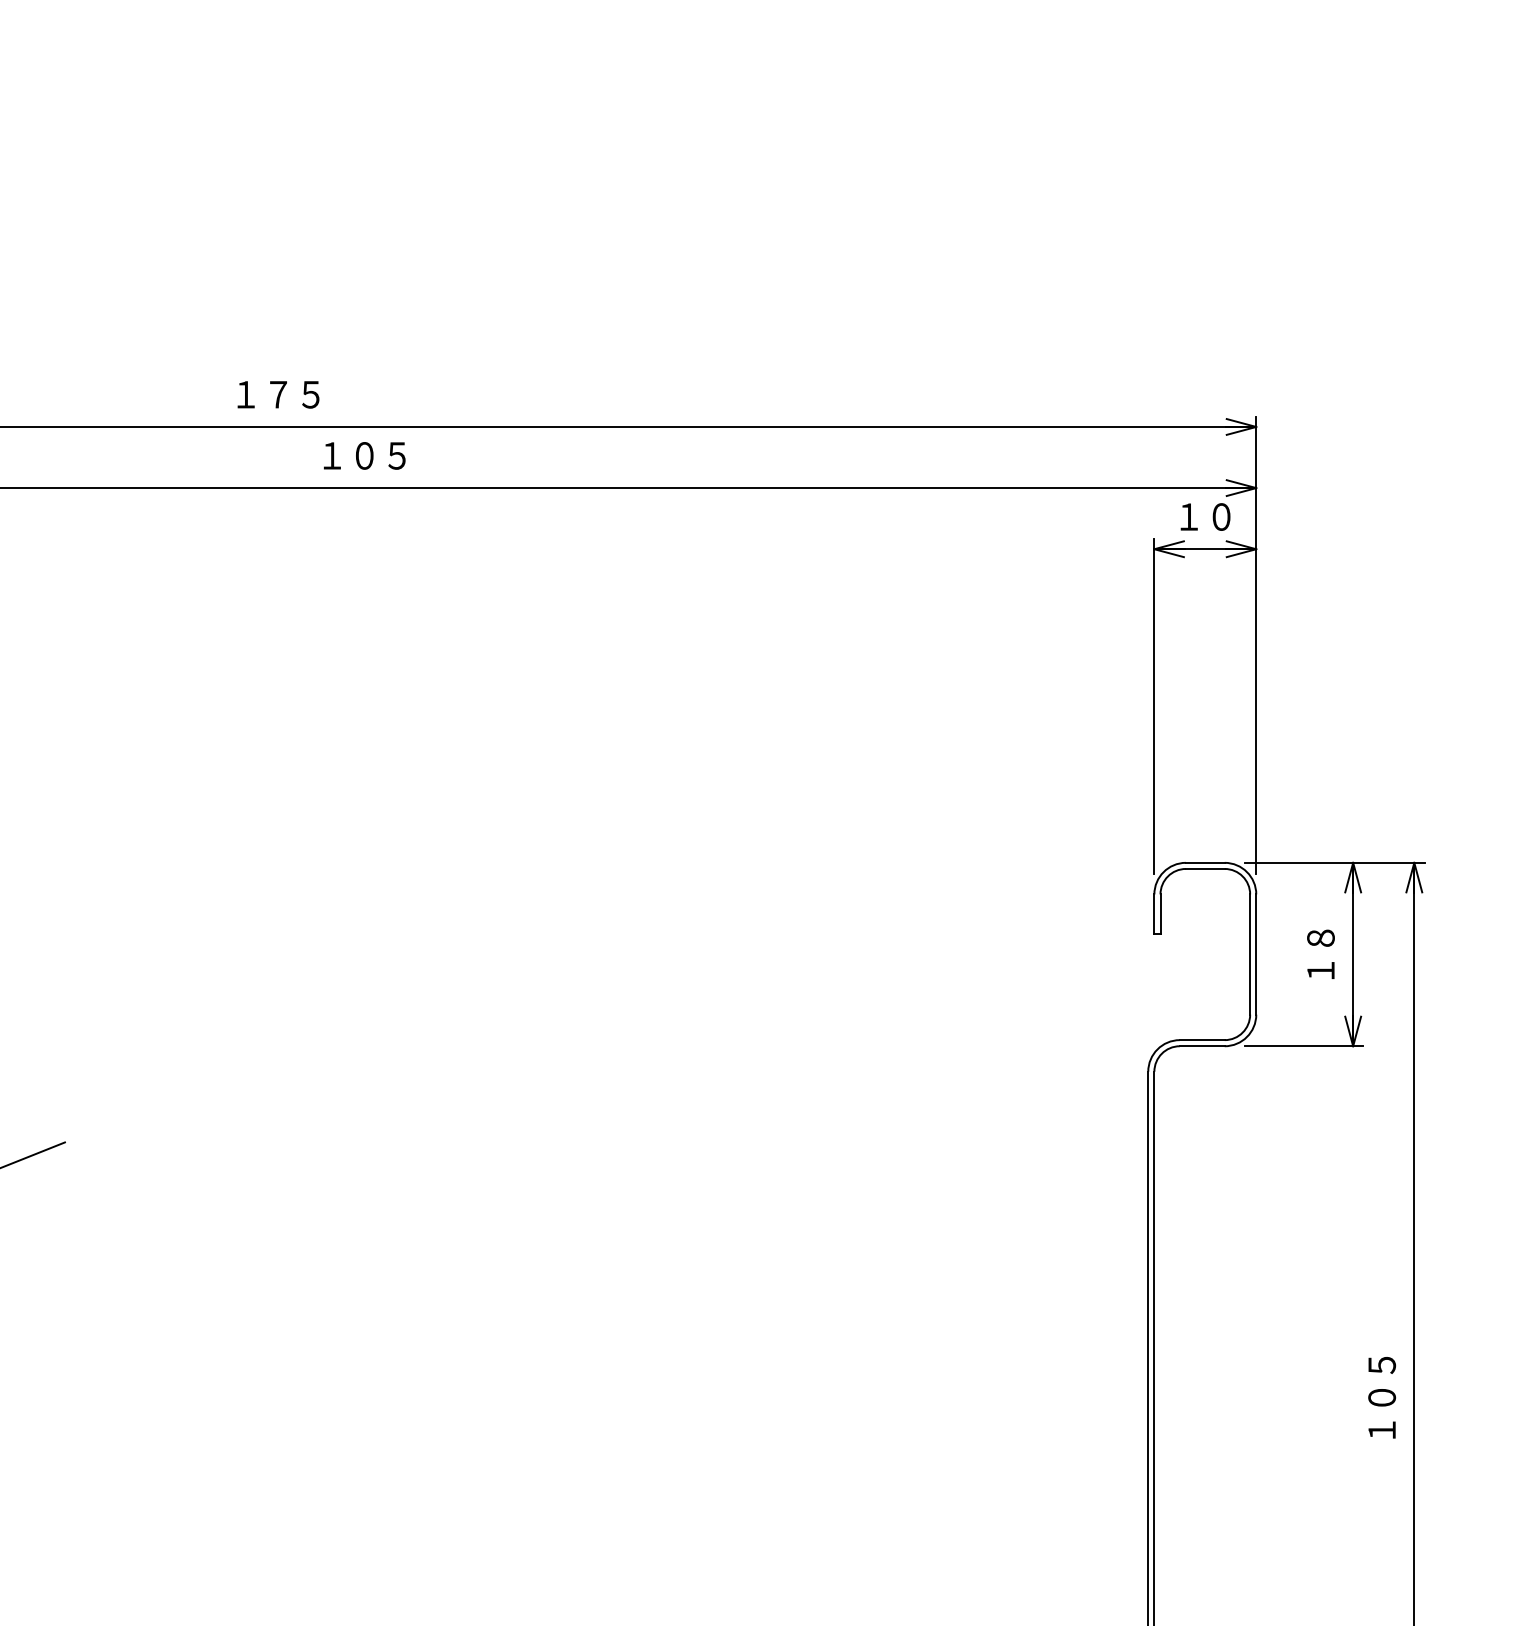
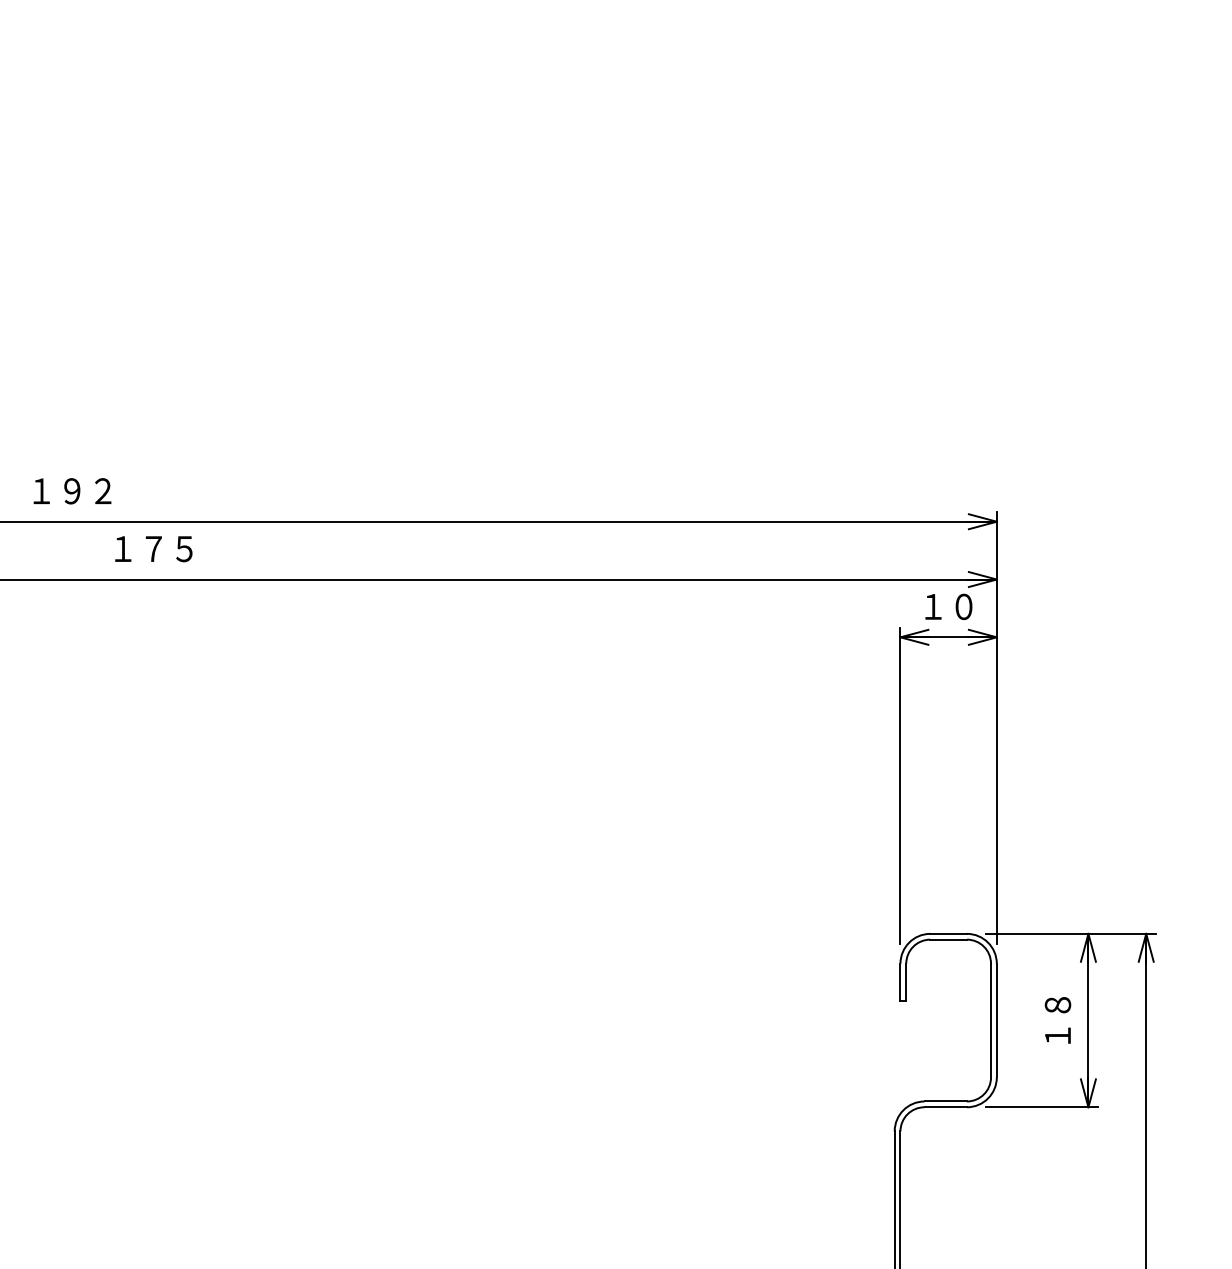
text: (294, 394) -> (87, 491), １７５ -> １９２
text: (364, 455) -> (153, 548), １０５ -> １７５

